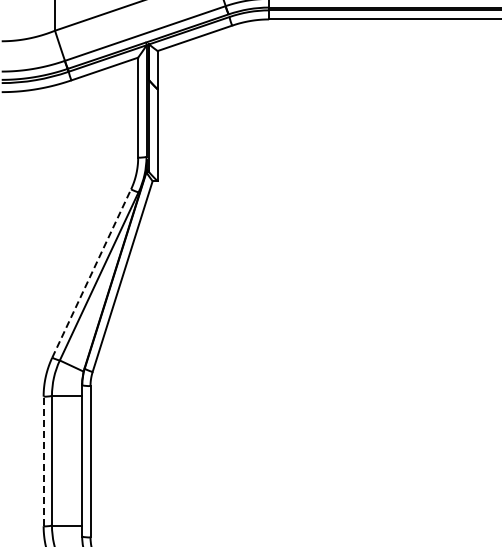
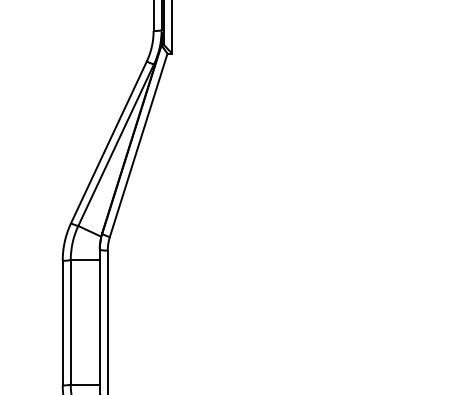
line: (91, 273) -> (108, 142), dashed -> solid
line: (43, 461) -> (62, 323), dashed -> solid

